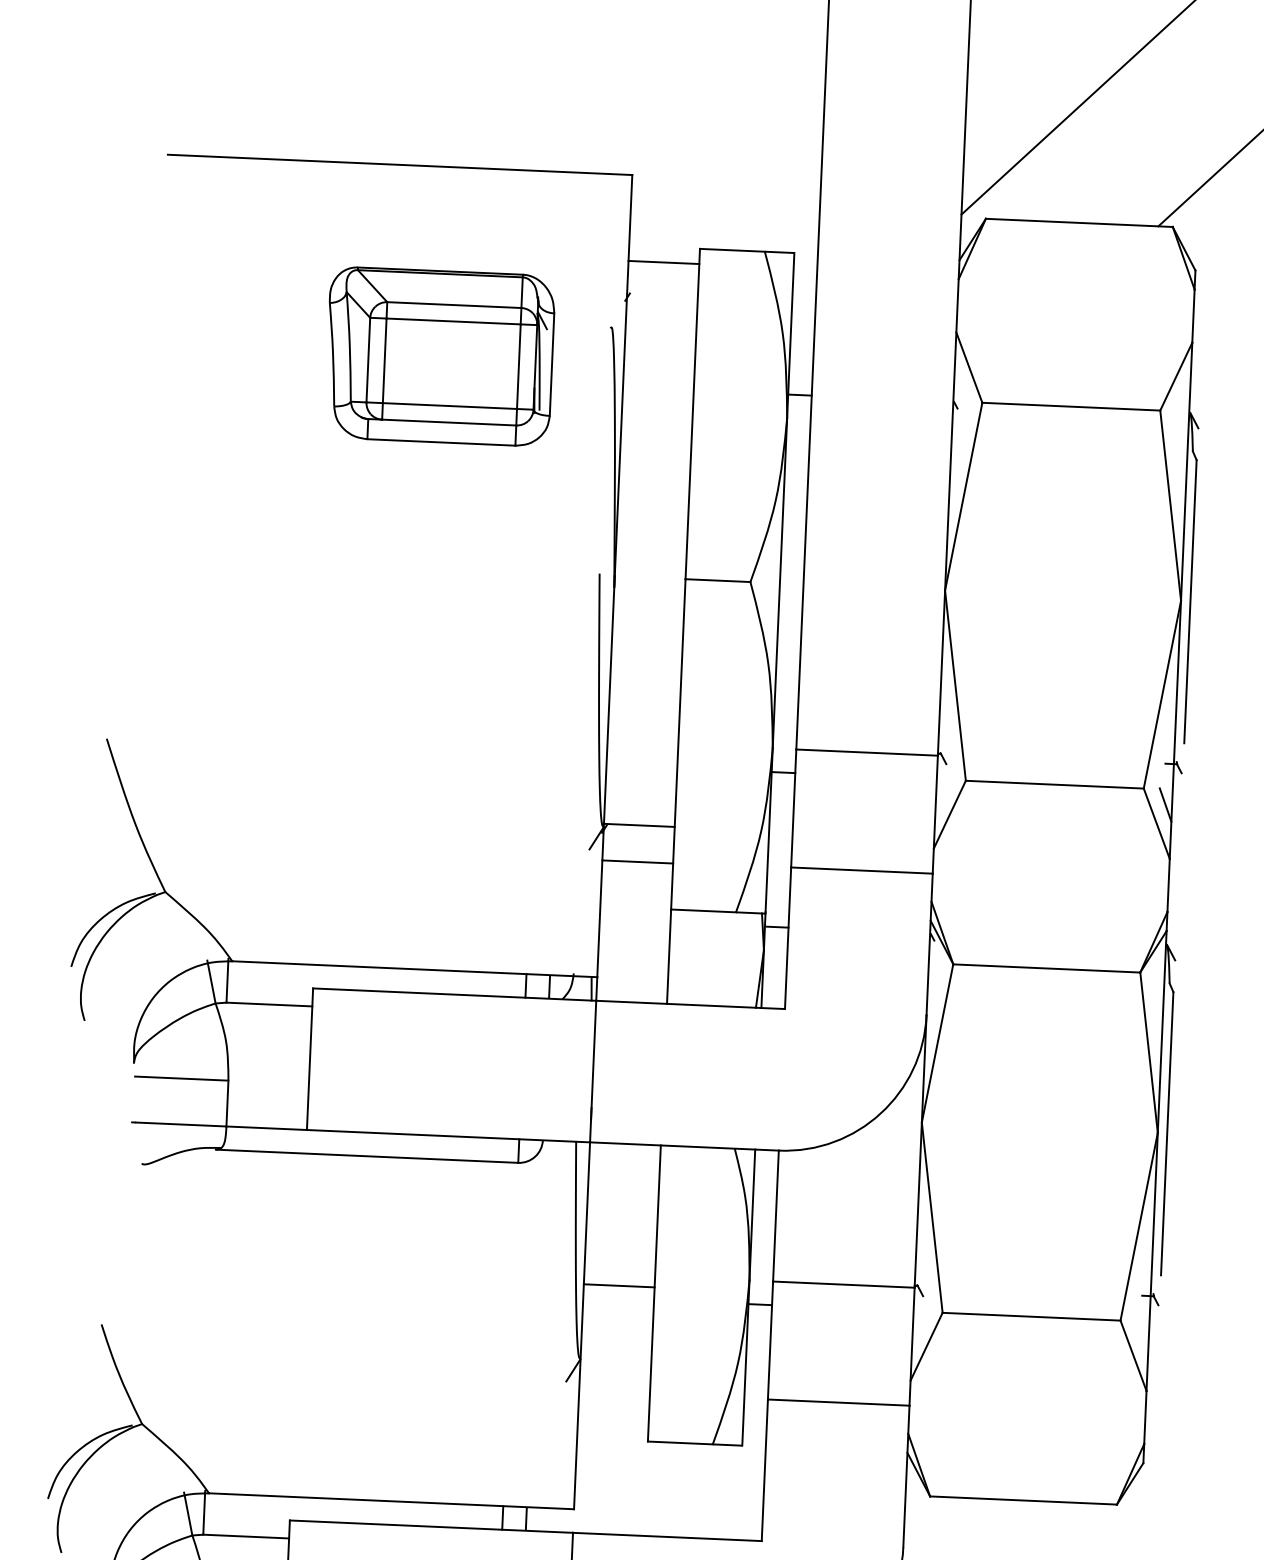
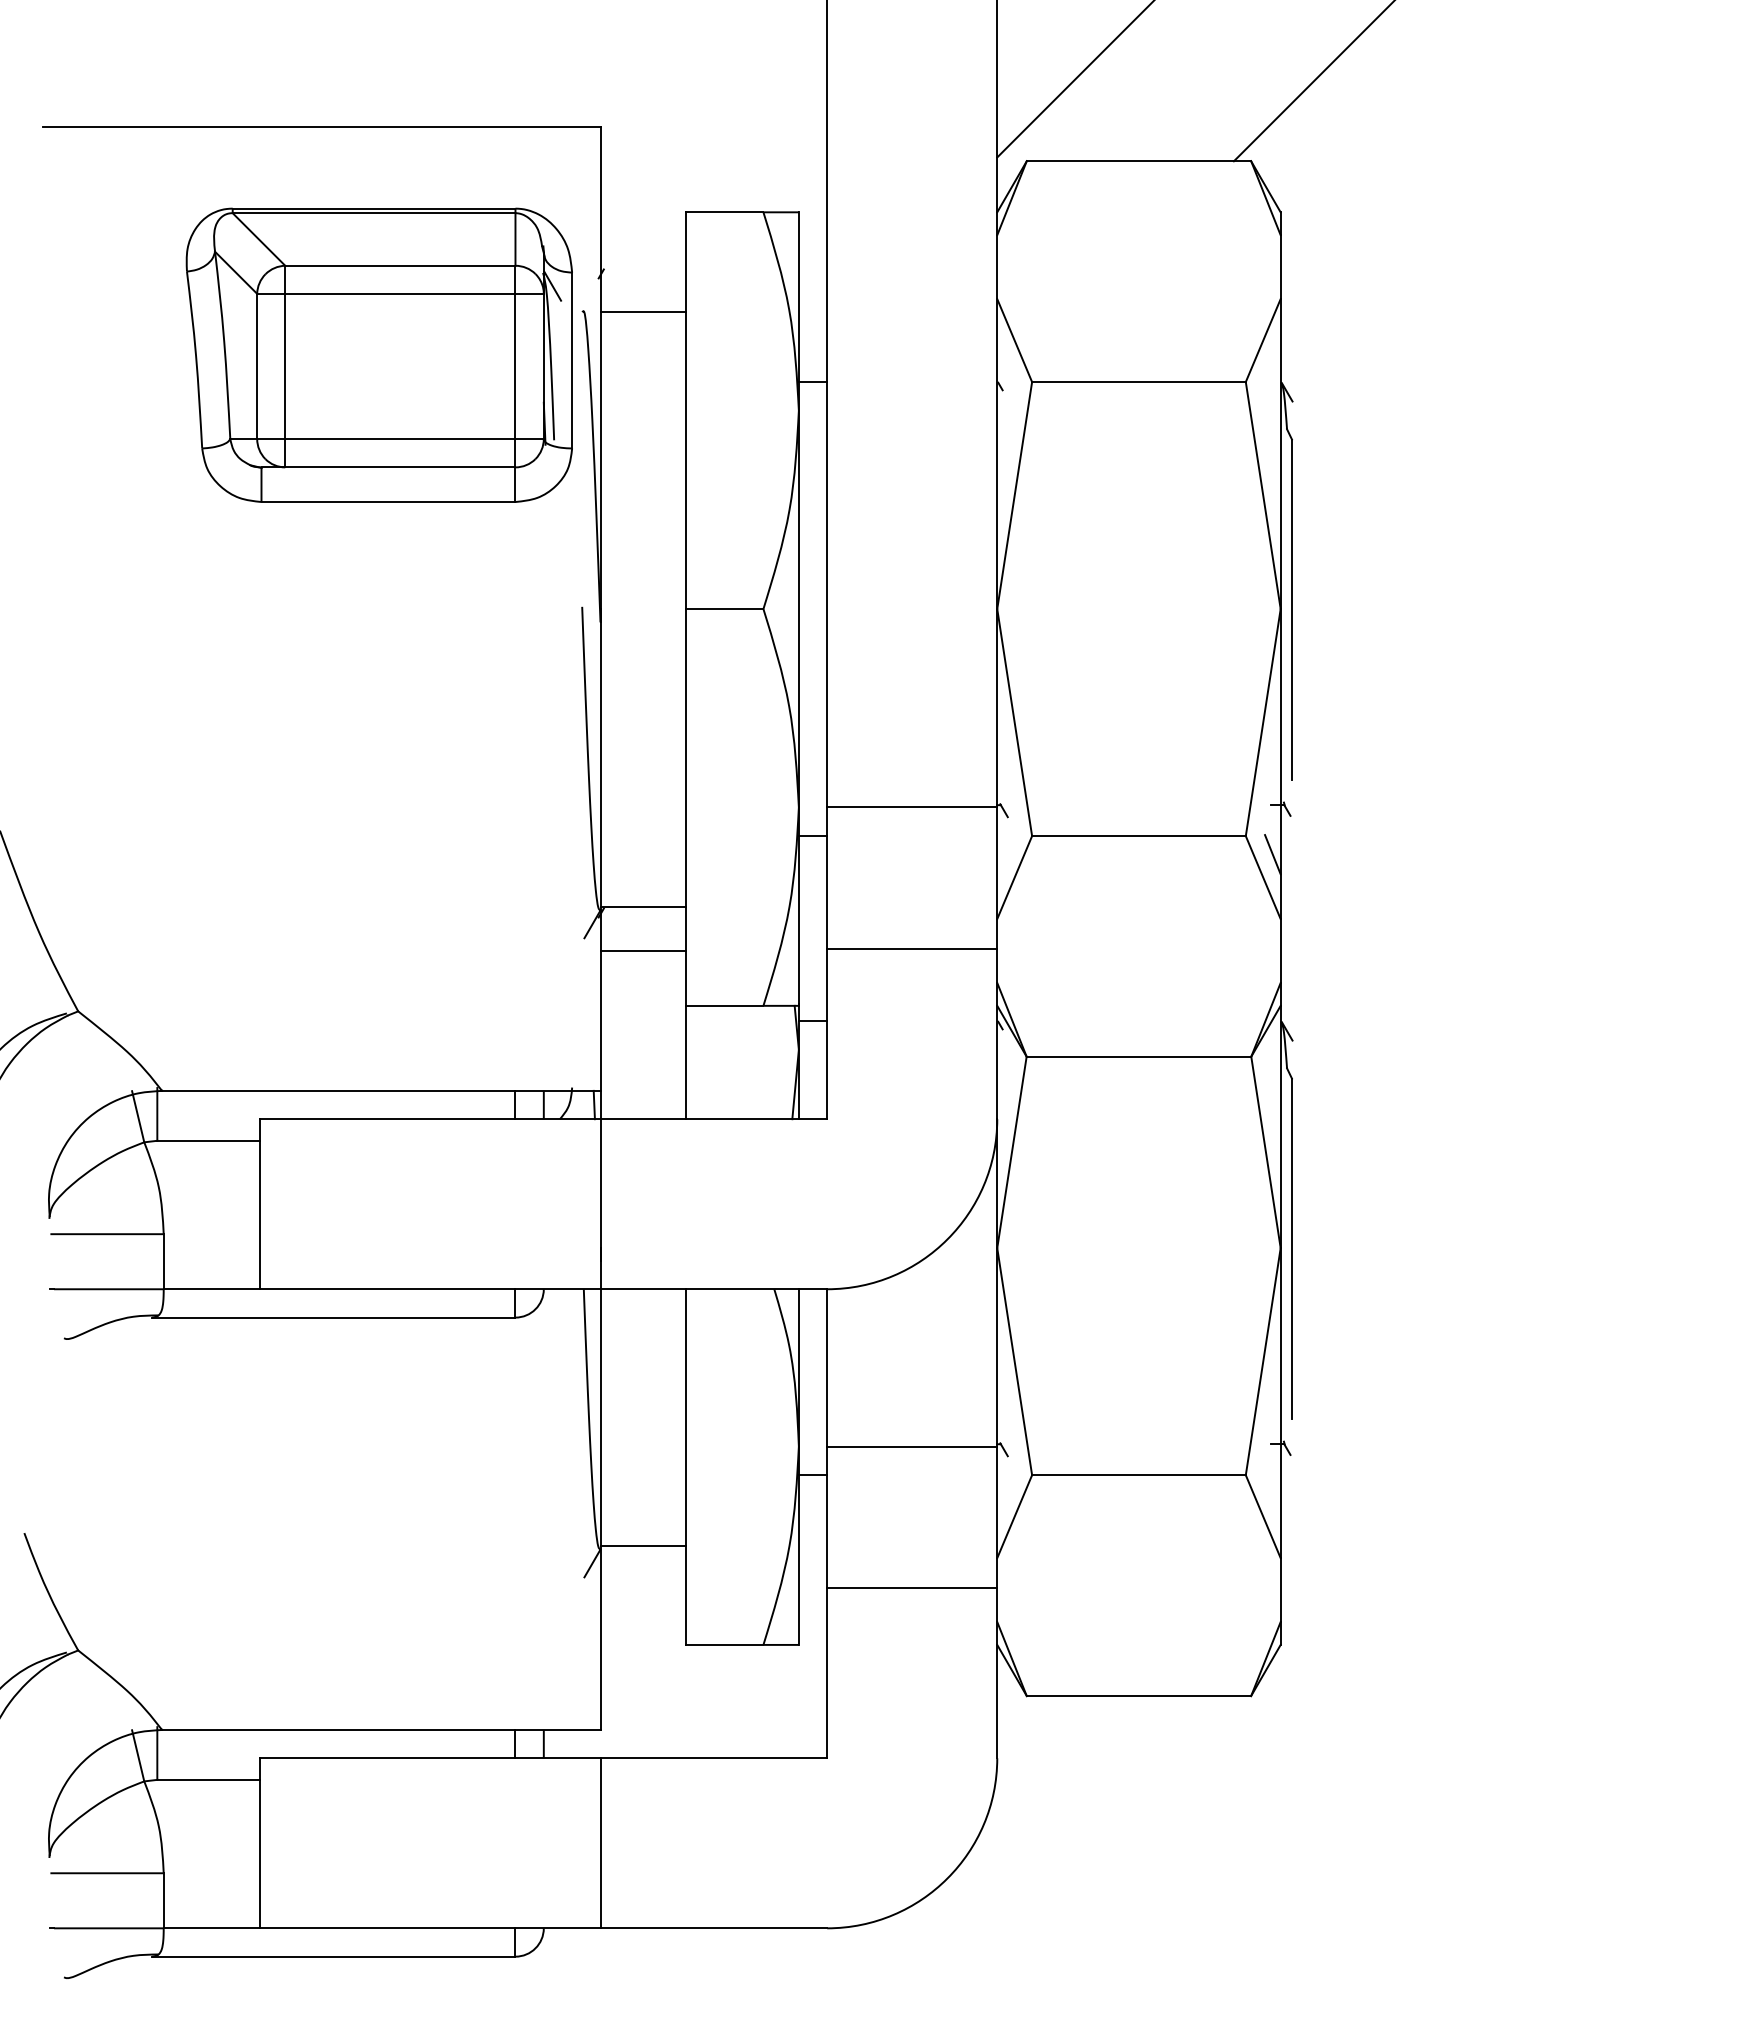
line: (663, 262) -> (642, 311), moved
part: (439, 356) -> (378, 354), size x1.43
line: (618, 1285) -> (642, 1545), moved

